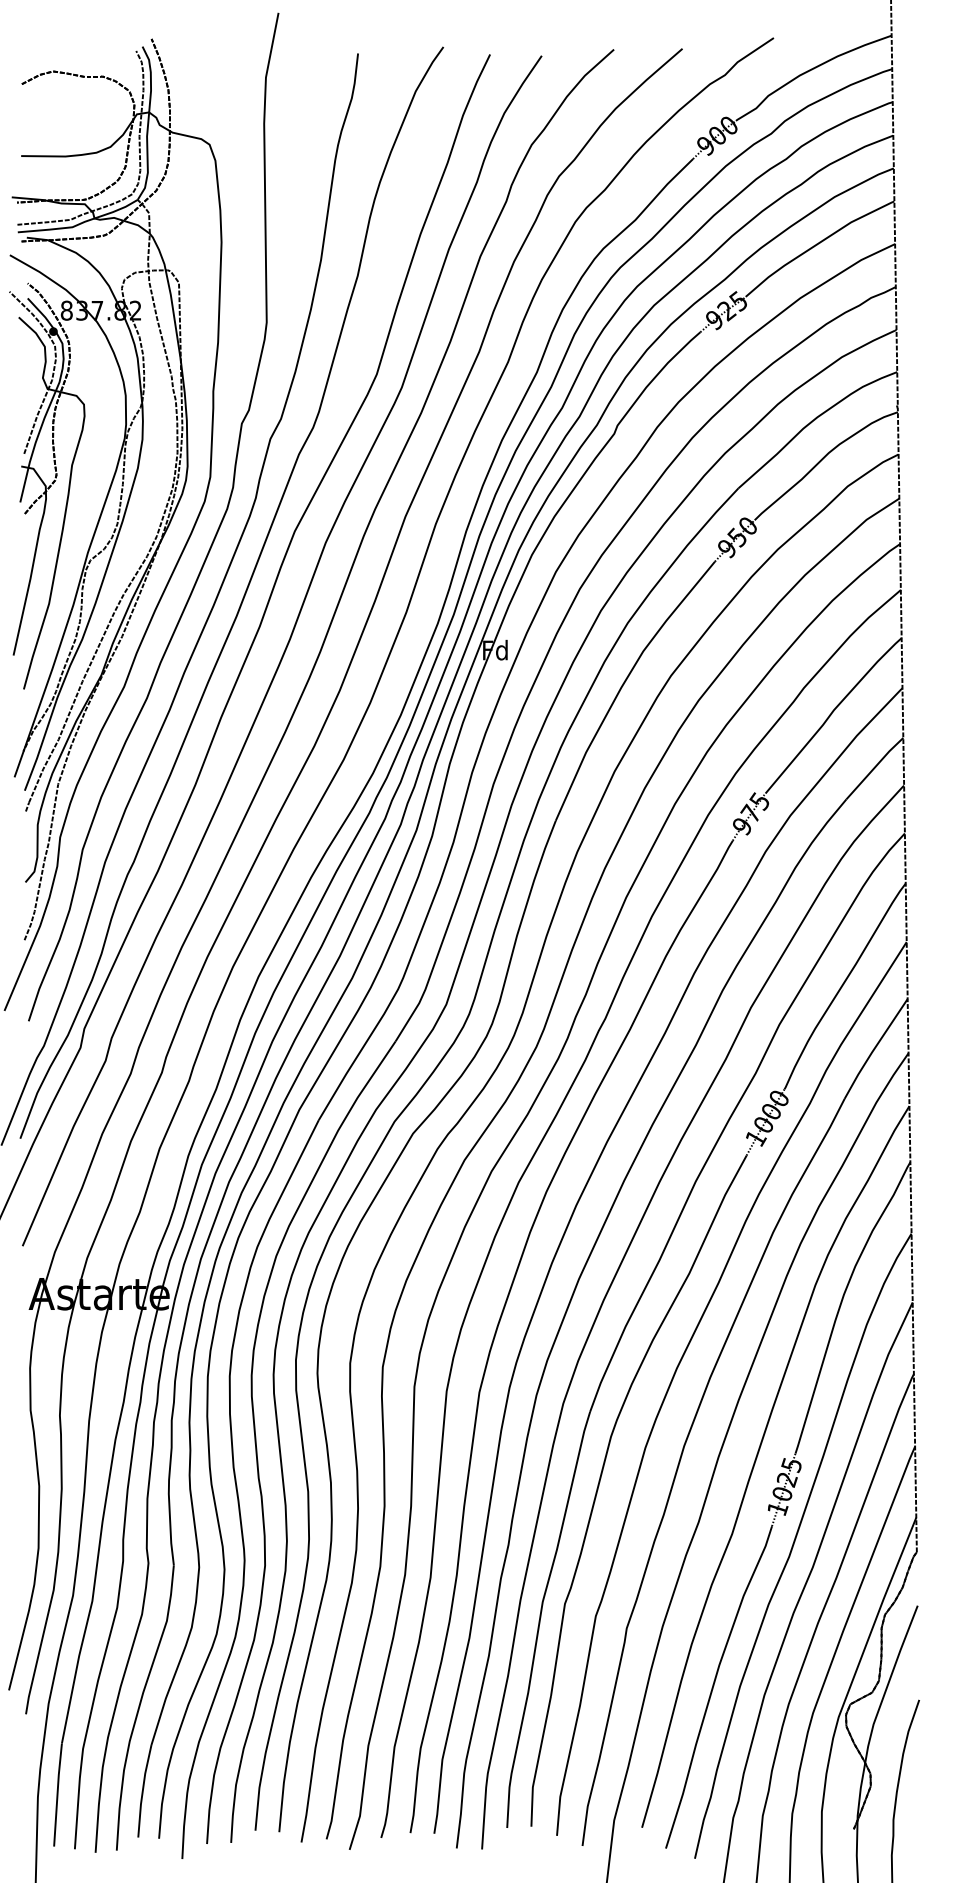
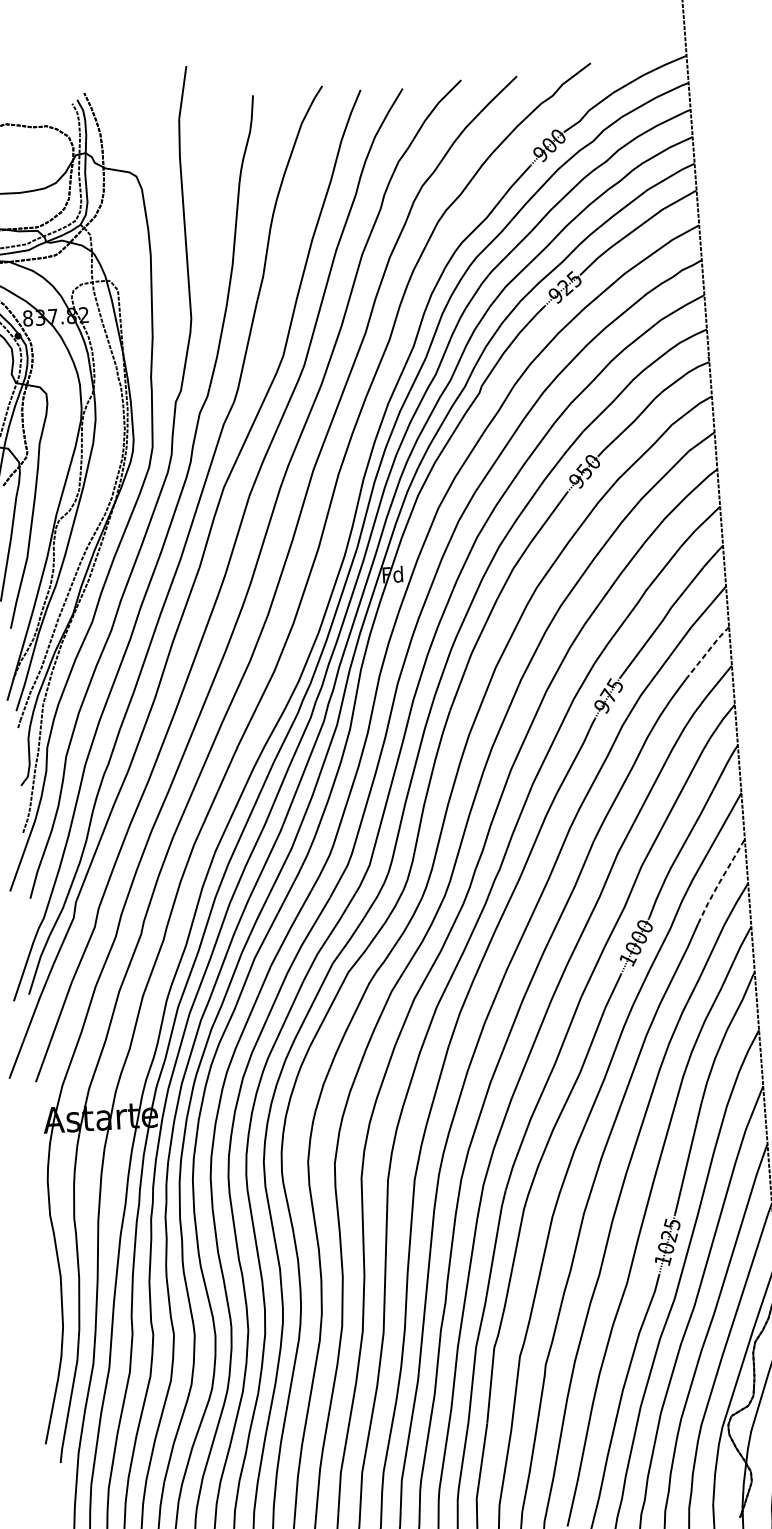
line: (874, 767) -> (707, 652), solid -> dashed
line: (874, 1049) -> (720, 881), solid -> dashed

